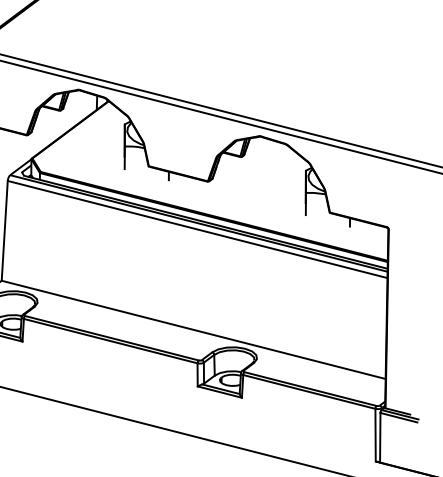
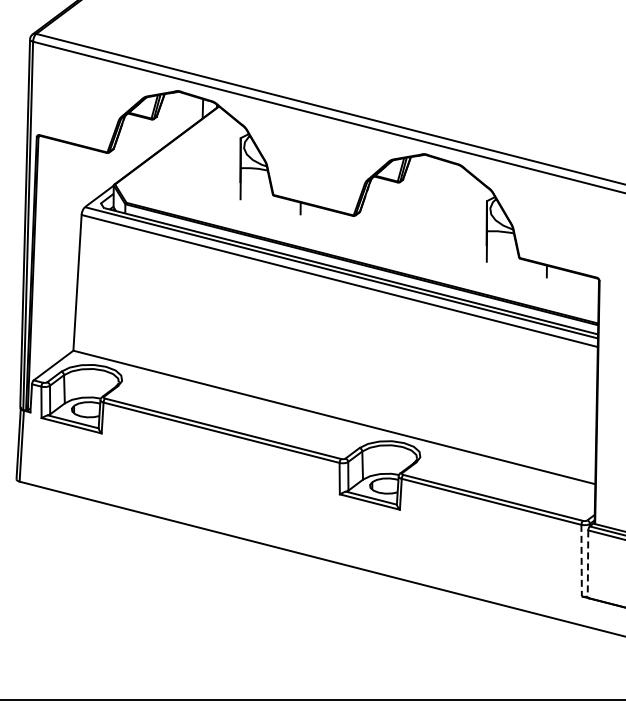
line: (375, 435) -> (581, 560), solid -> dashed
line: (380, 438) -> (588, 564), solid -> dashed

